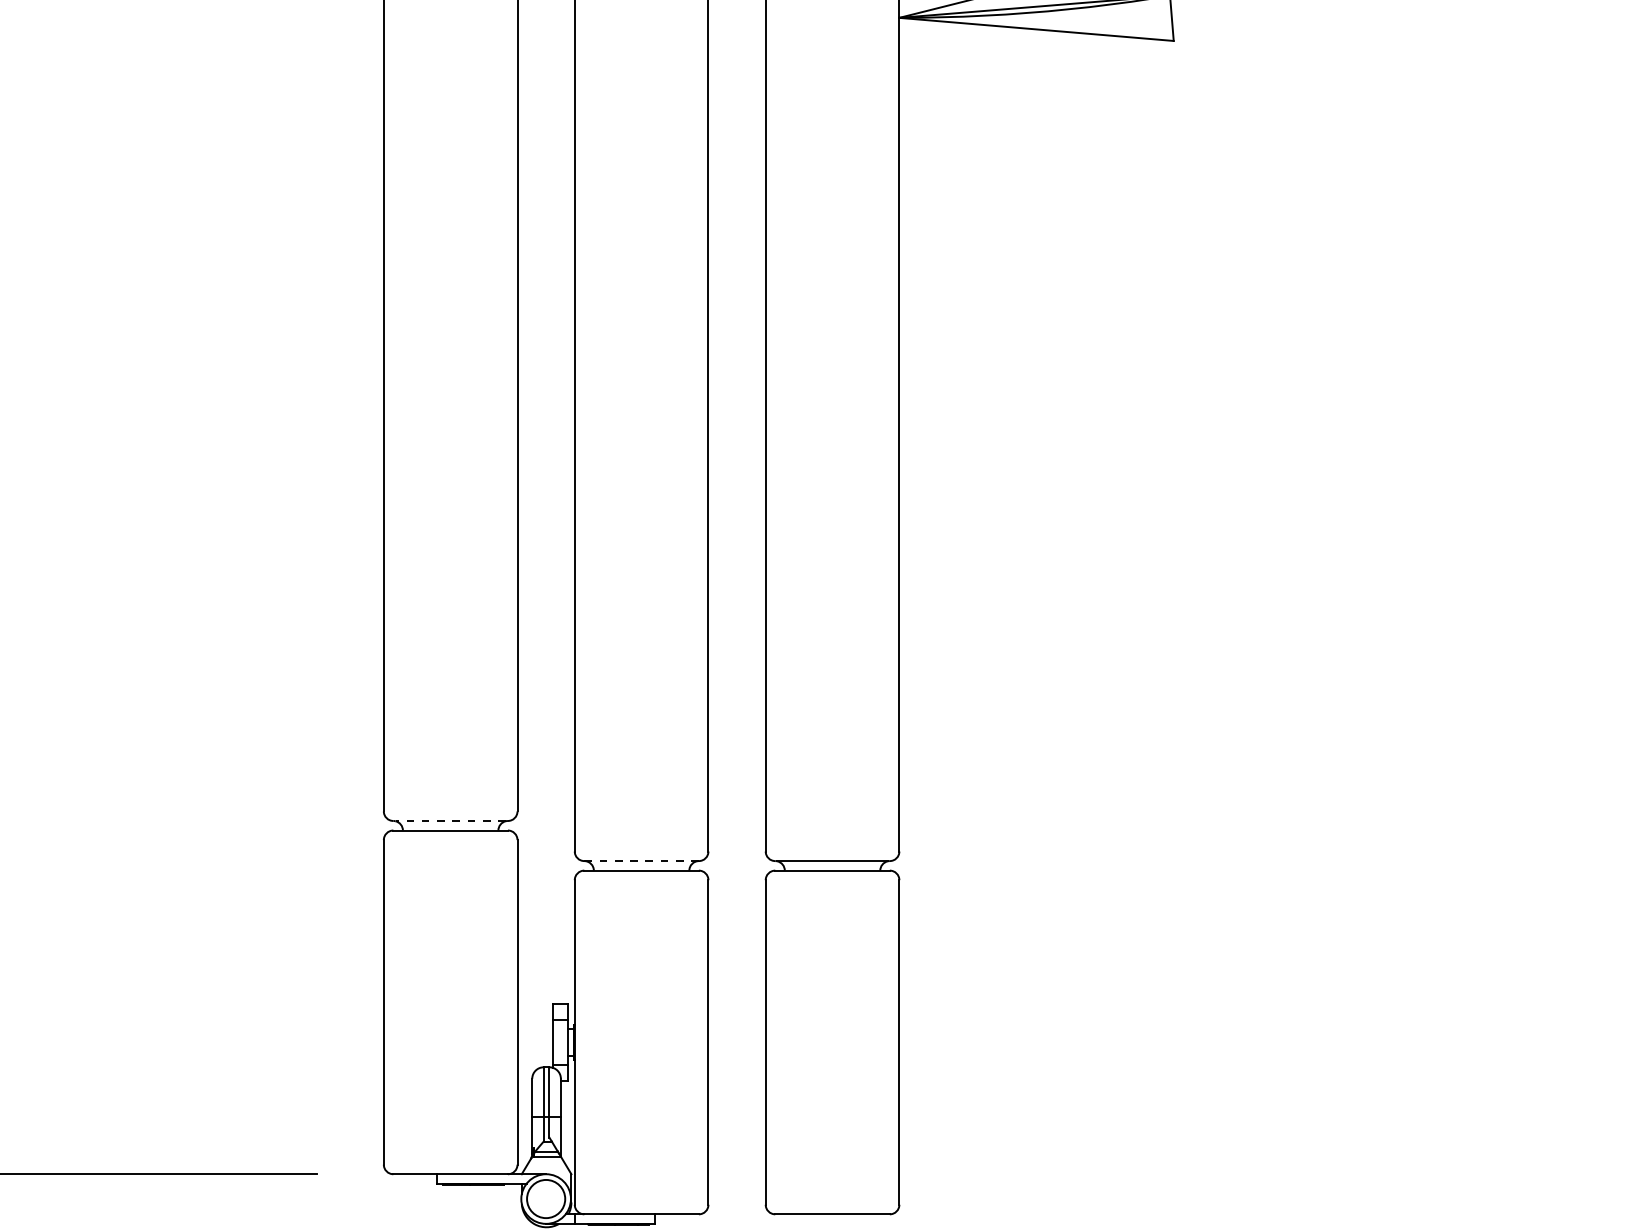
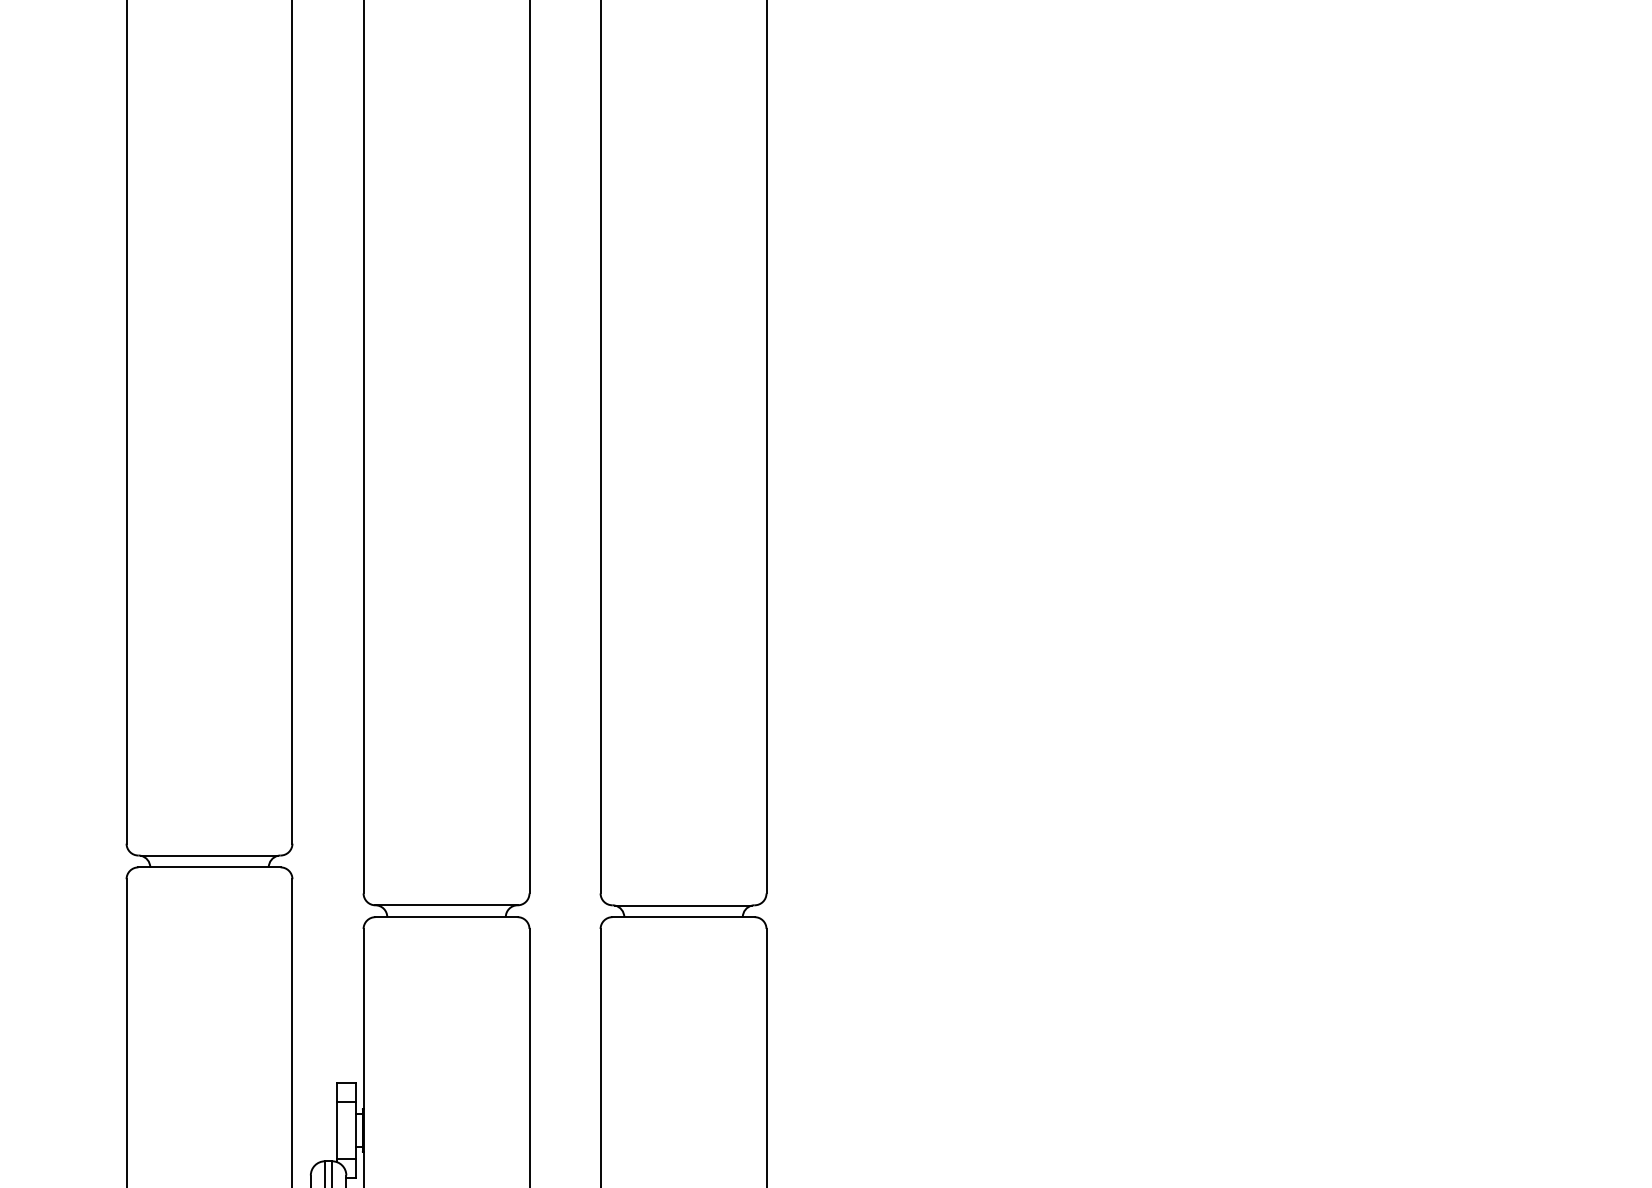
line: (450, 821) -> (209, 856), dashed -> solid
line: (642, 861) -> (447, 905), dashed -> solid

